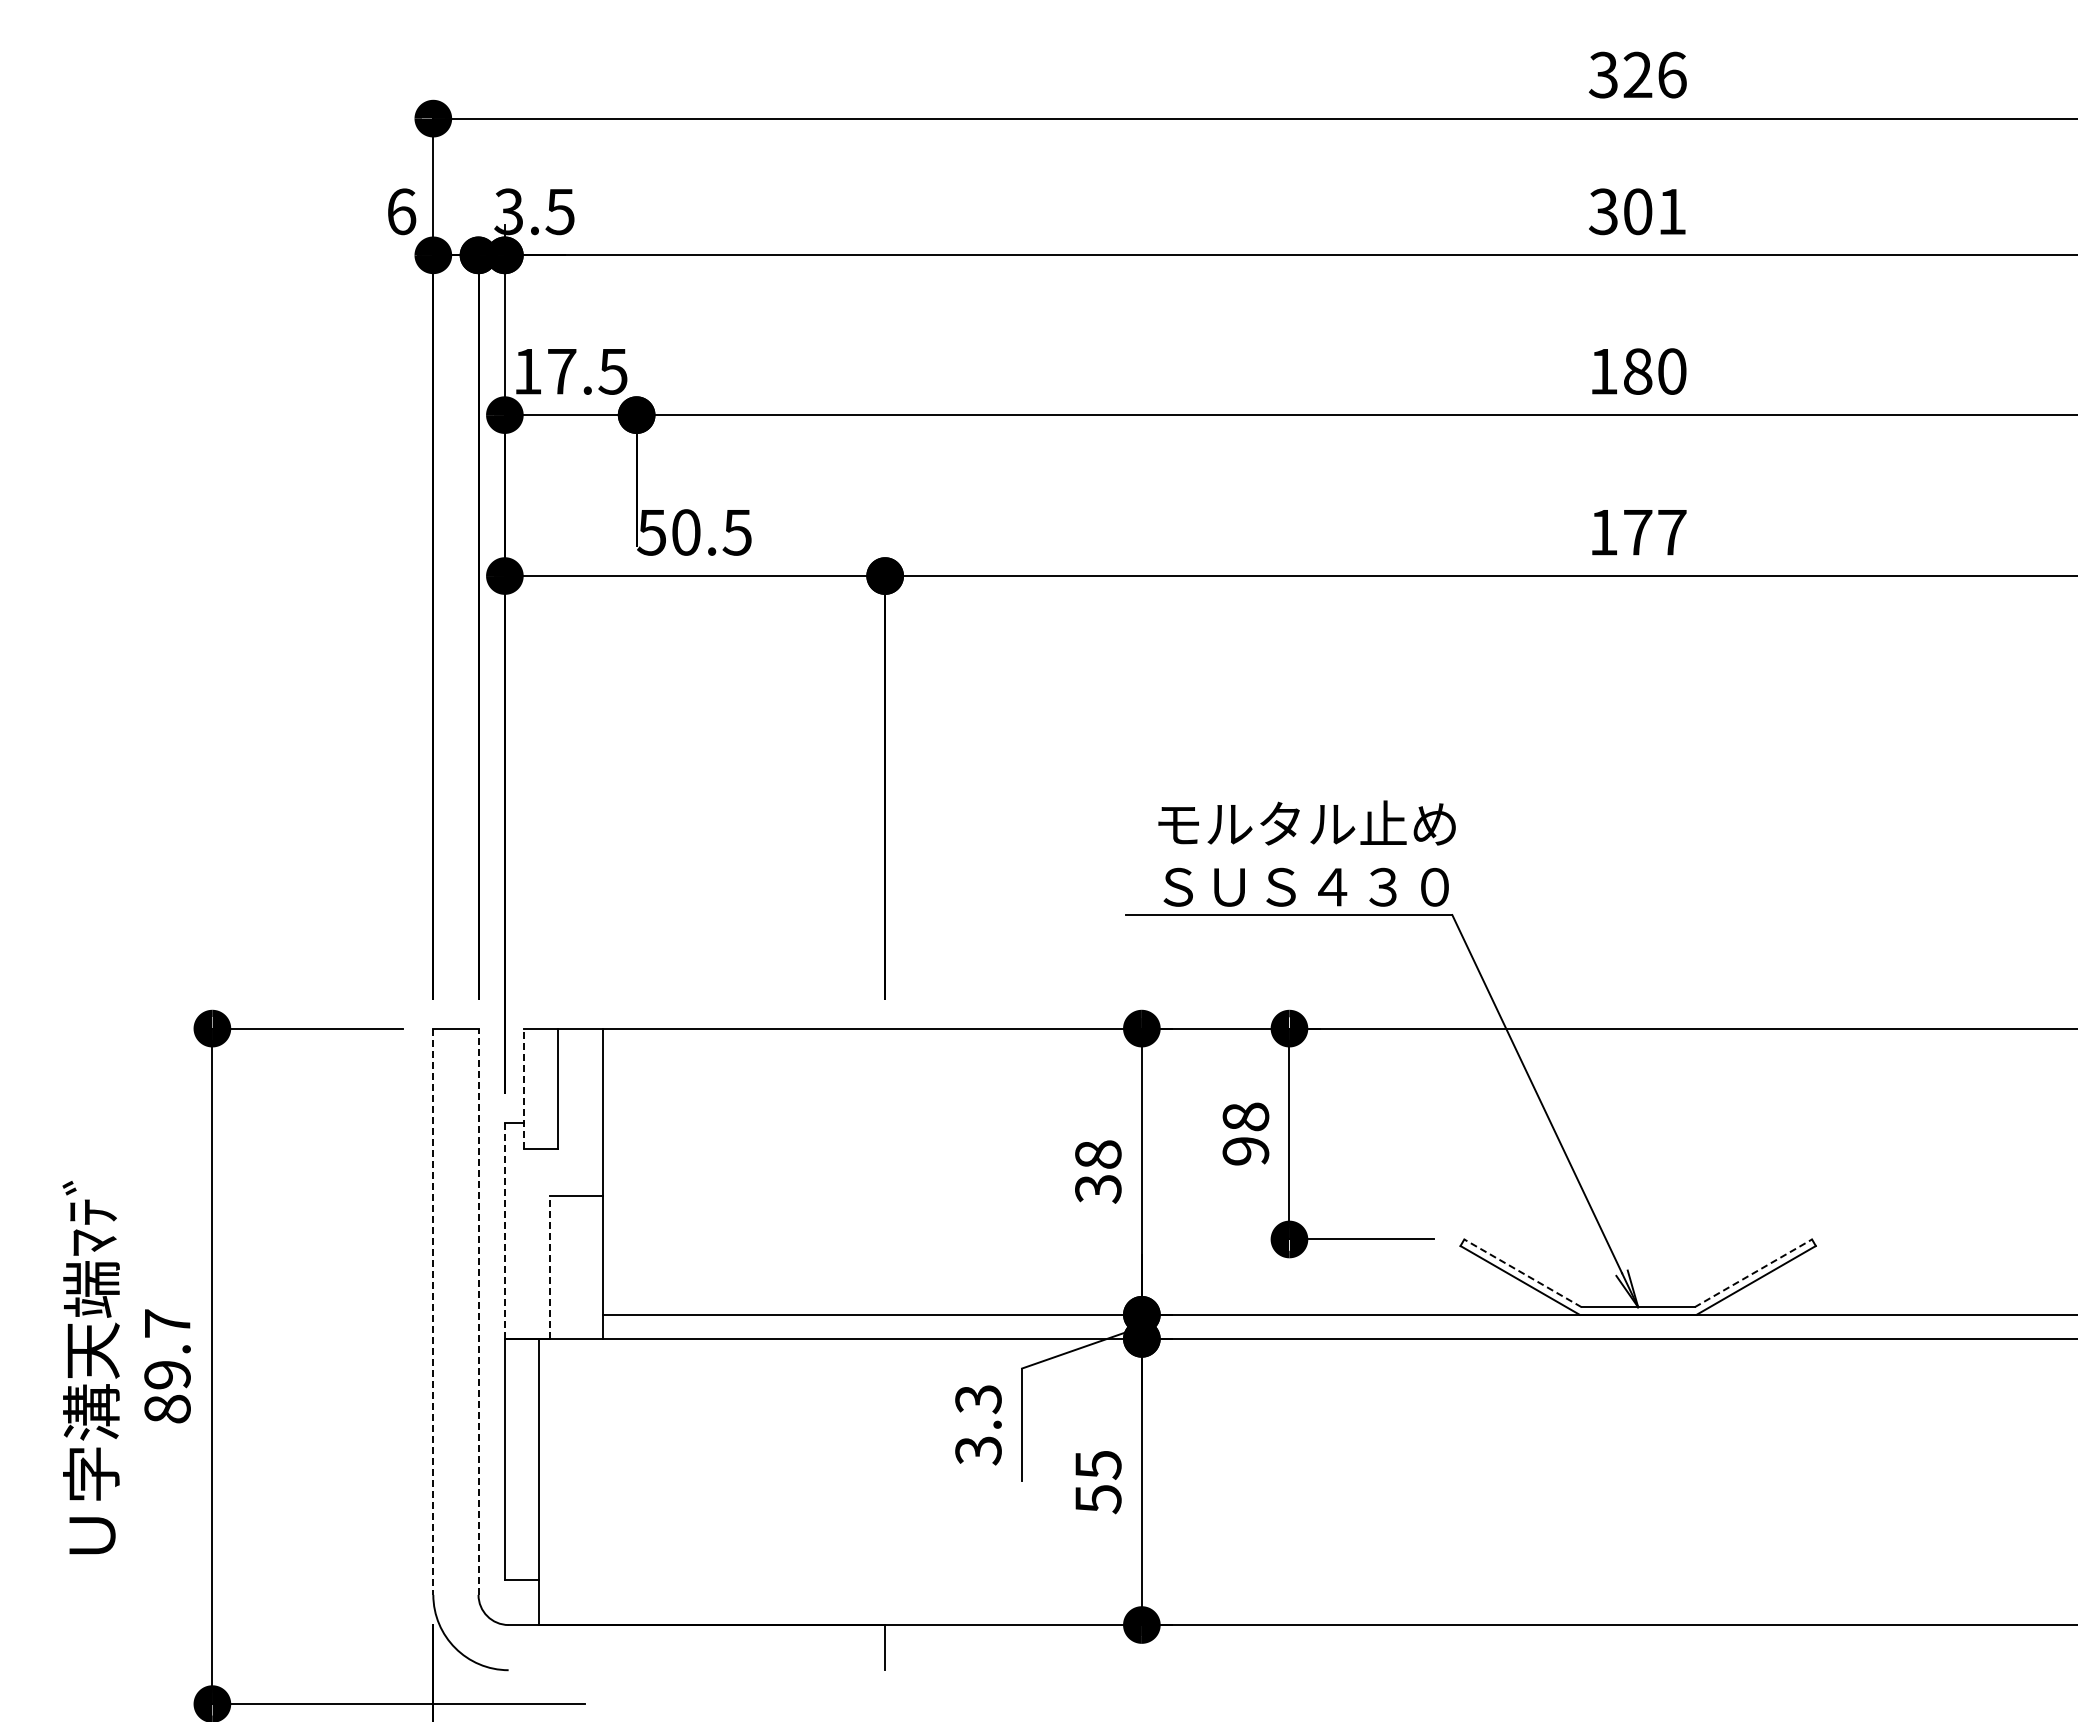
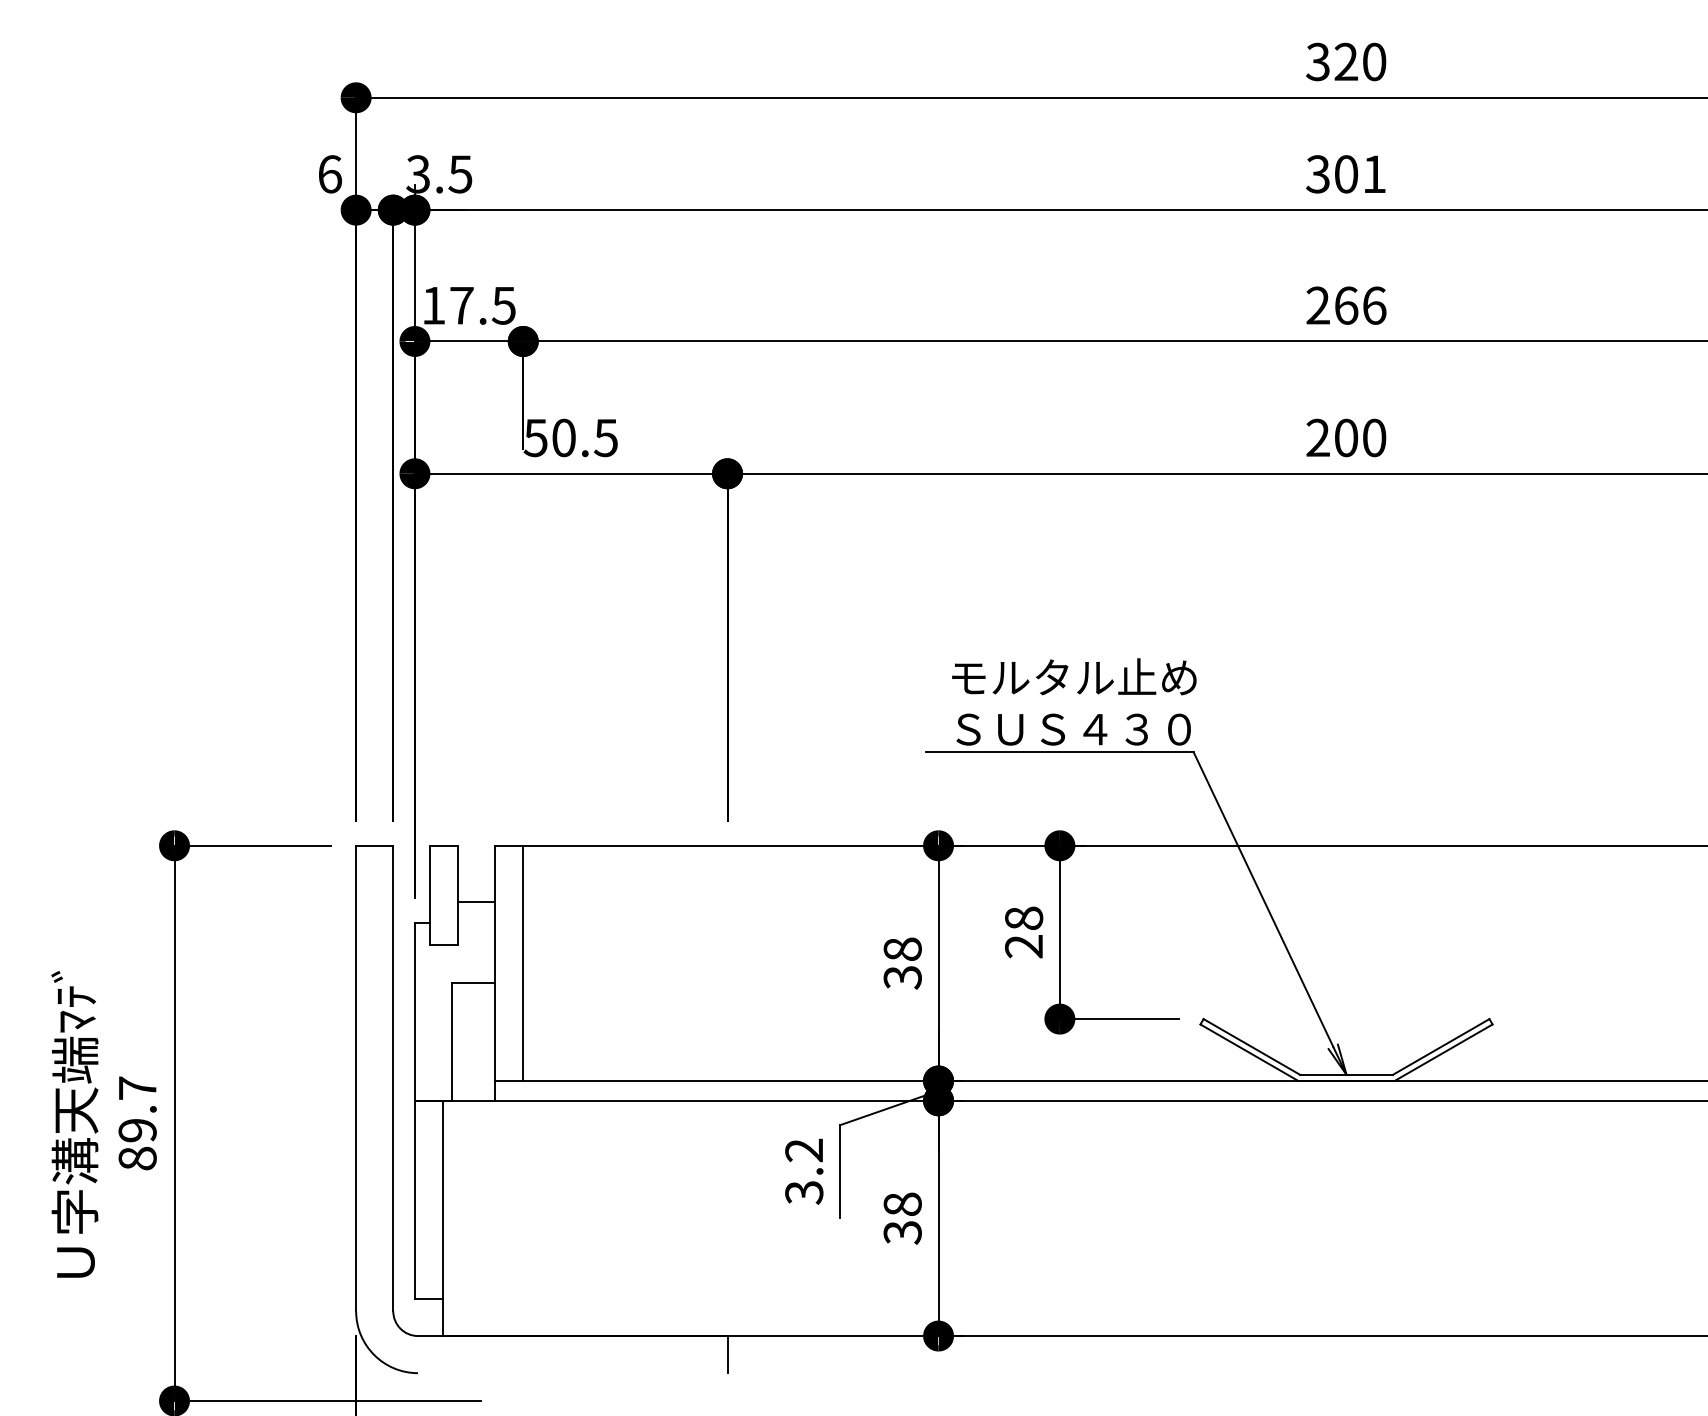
text: (1672, 74) -> (1374, 61), 326 -> 320
text: (1637, 371) -> (1345, 305), 180 -> 266
text: (1637, 532) -> (1345, 437), 177 -> 200
line: (579, 1029) -> (476, 901), moved
line: (523, 1088) -> (430, 895), dashed -> solid
text: (1246, 1151) -> (1024, 946), 98 -> 28
line: (636, 1171) -> (523, 963), added
line: (504, 1230) -> (414, 1011), dashed -> solid
line: (550, 1267) -> (452, 1042), dashed -> solid
line: (1523, 1273) -> (1252, 1047), dashed -> solid
line: (1753, 1273) -> (1441, 1047), dashed -> solid
line: (478, 1311) -> (393, 1078), dashed -> solid
line: (433, 1312) -> (356, 1079), dashed -> solid
text: (978, 1399) -> (804, 1150), 3.3 -> 3.2
text: (1098, 1481) -> (902, 1218), 55 -> 38

